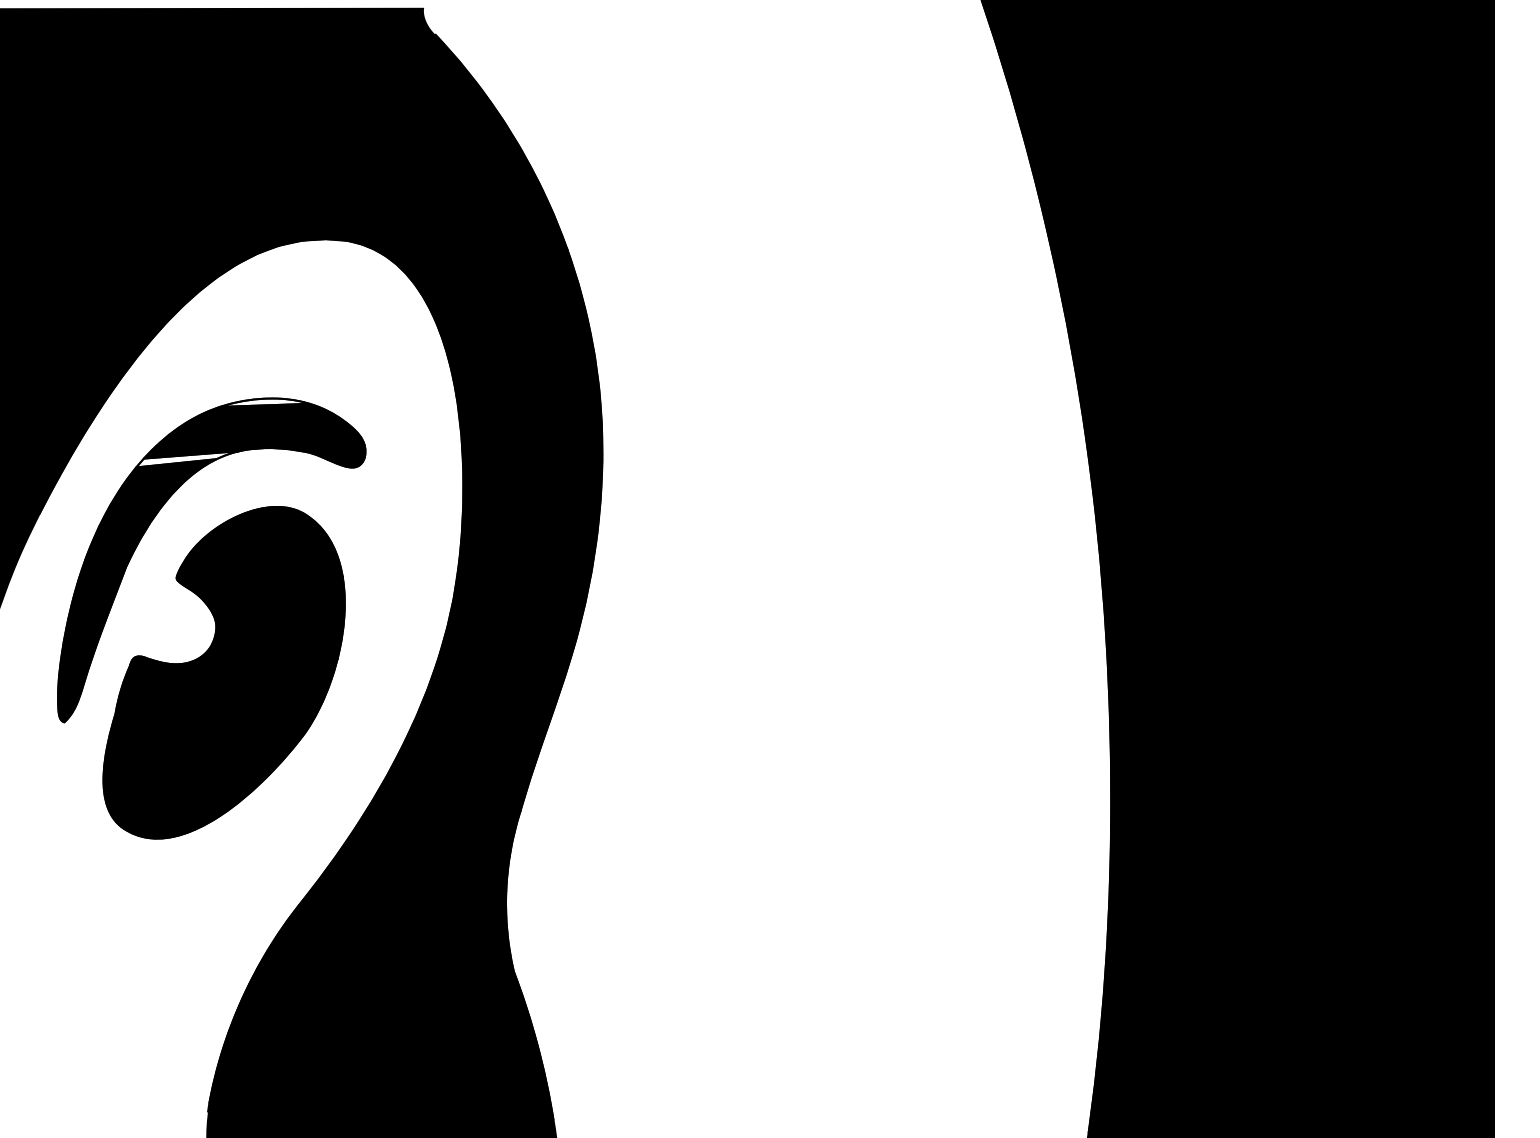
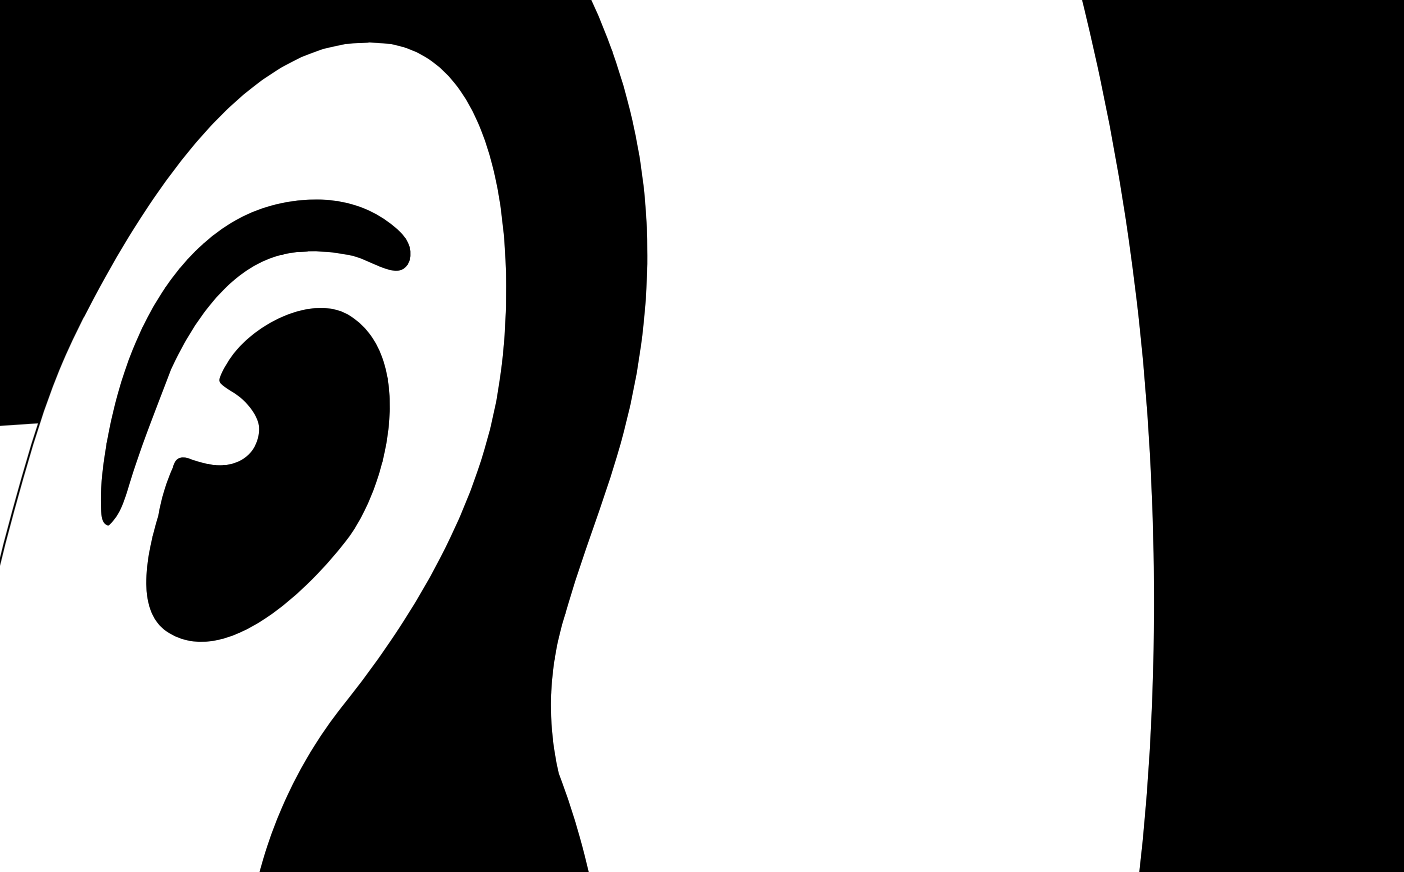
fill: (264, 402) -> (308, 204), added
fill: (187, 459) -> (231, 261), added

